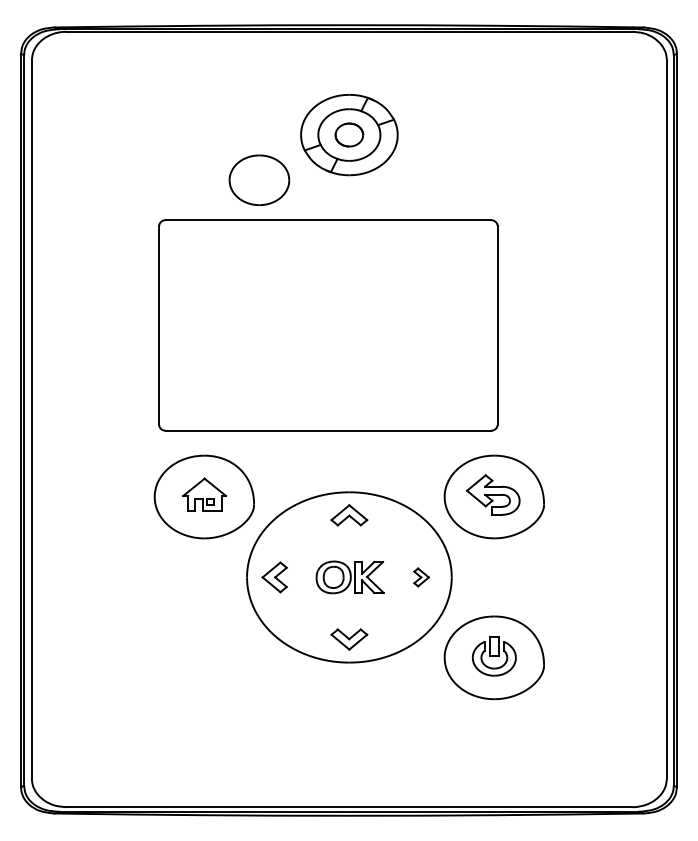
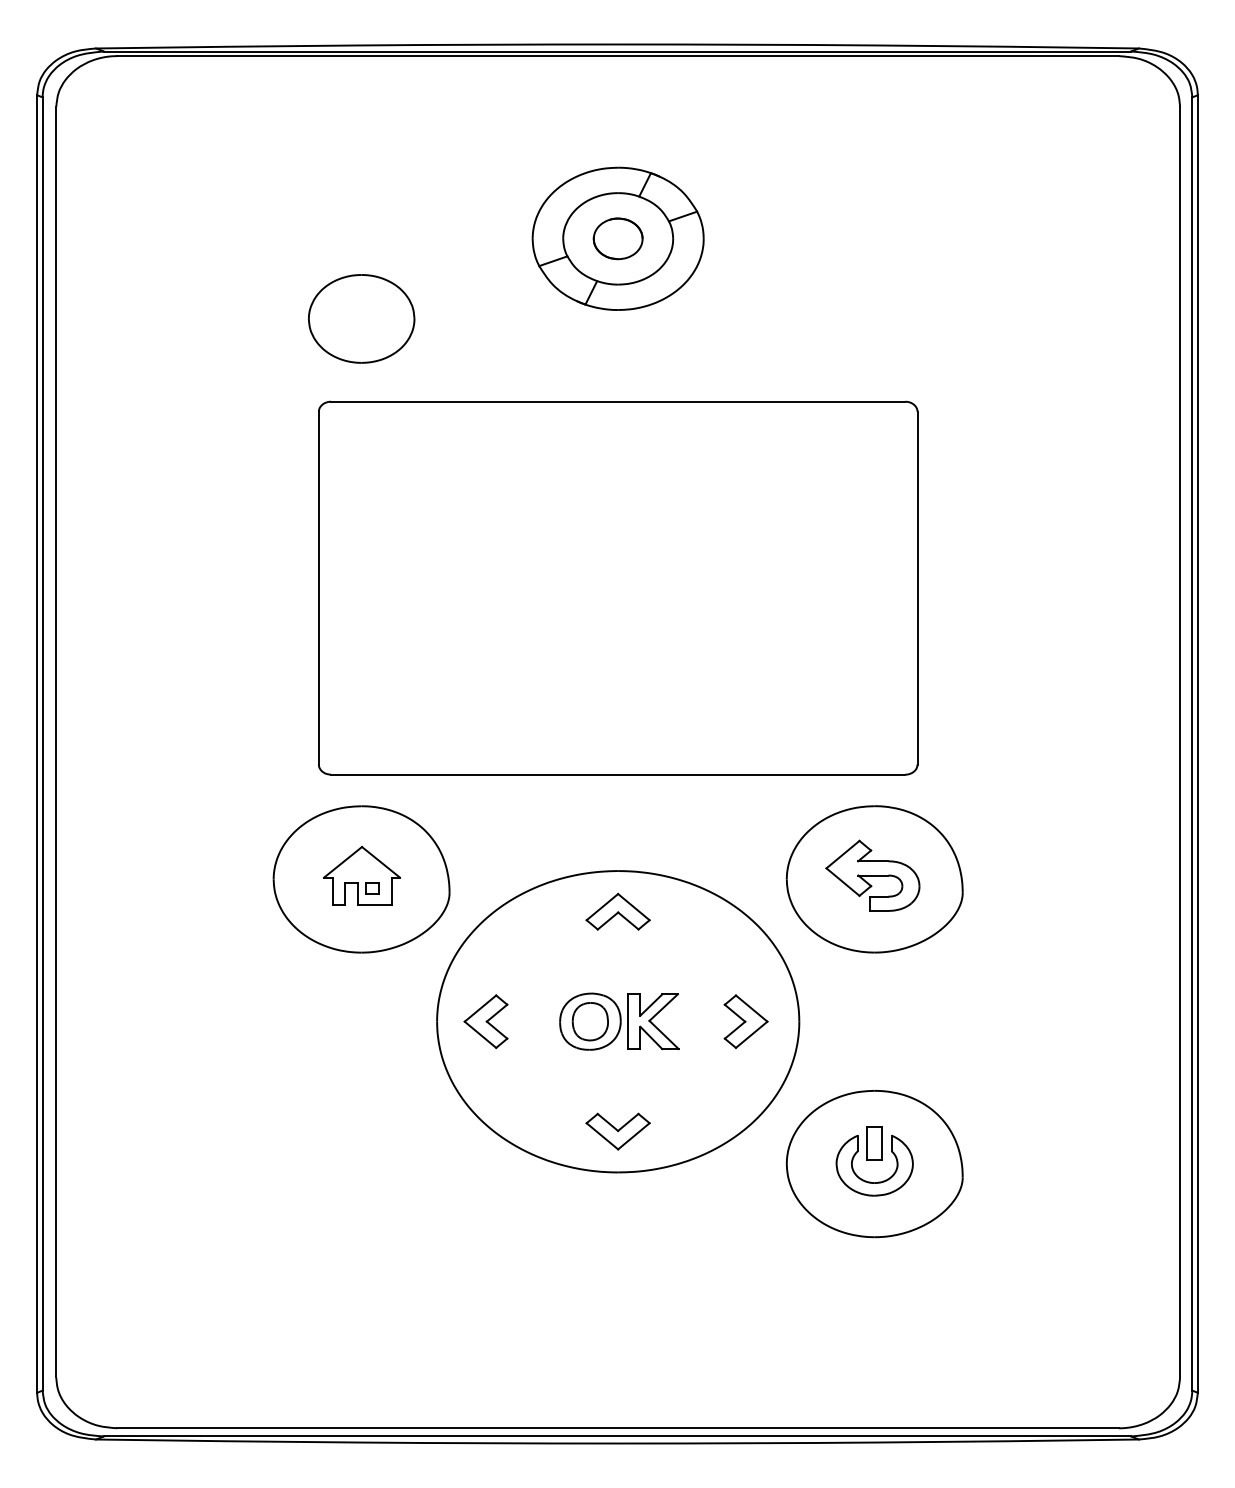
part: (259, 179) -> (361, 317), moved
part: (328, 325) -> (618, 588), moved
part: (421, 577) -> (745, 1021), size x1.67

